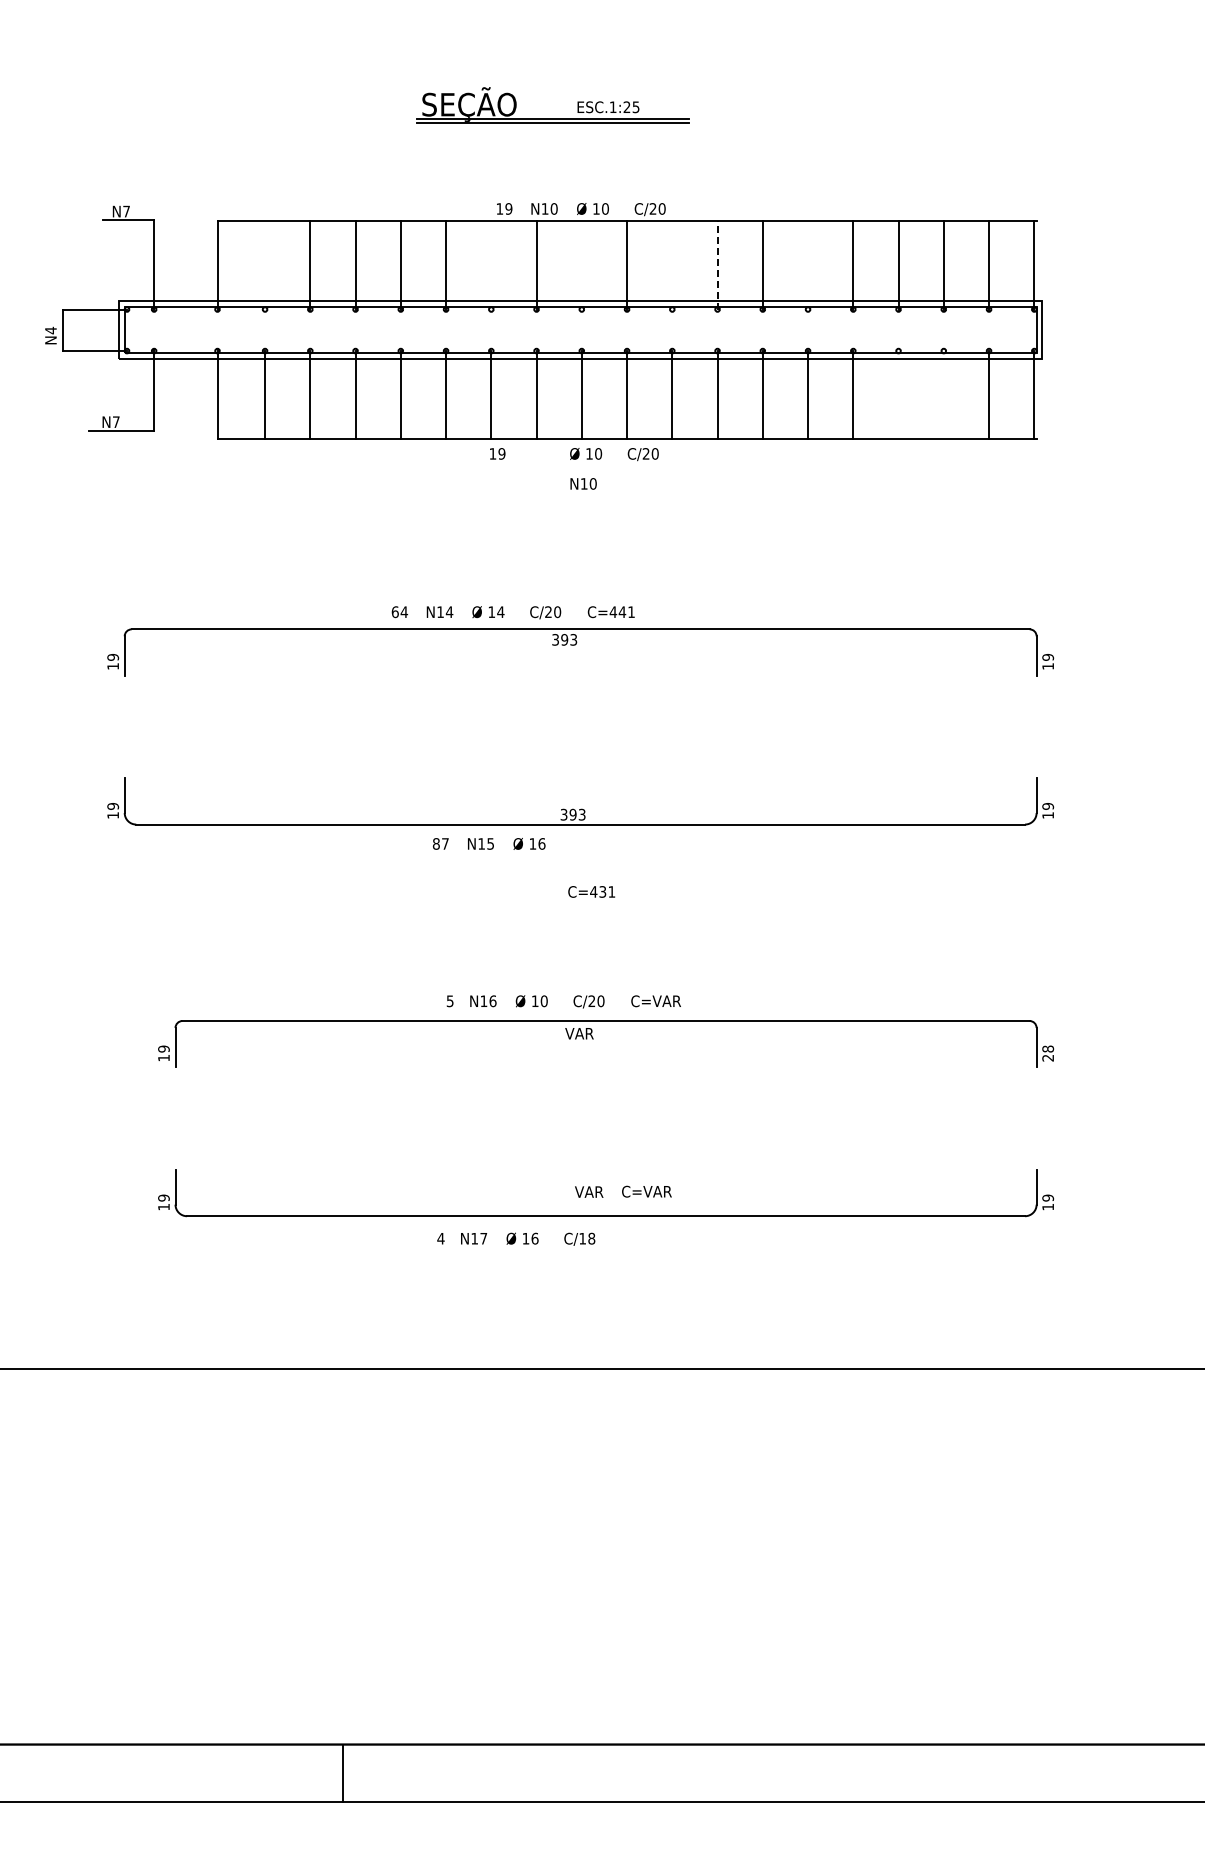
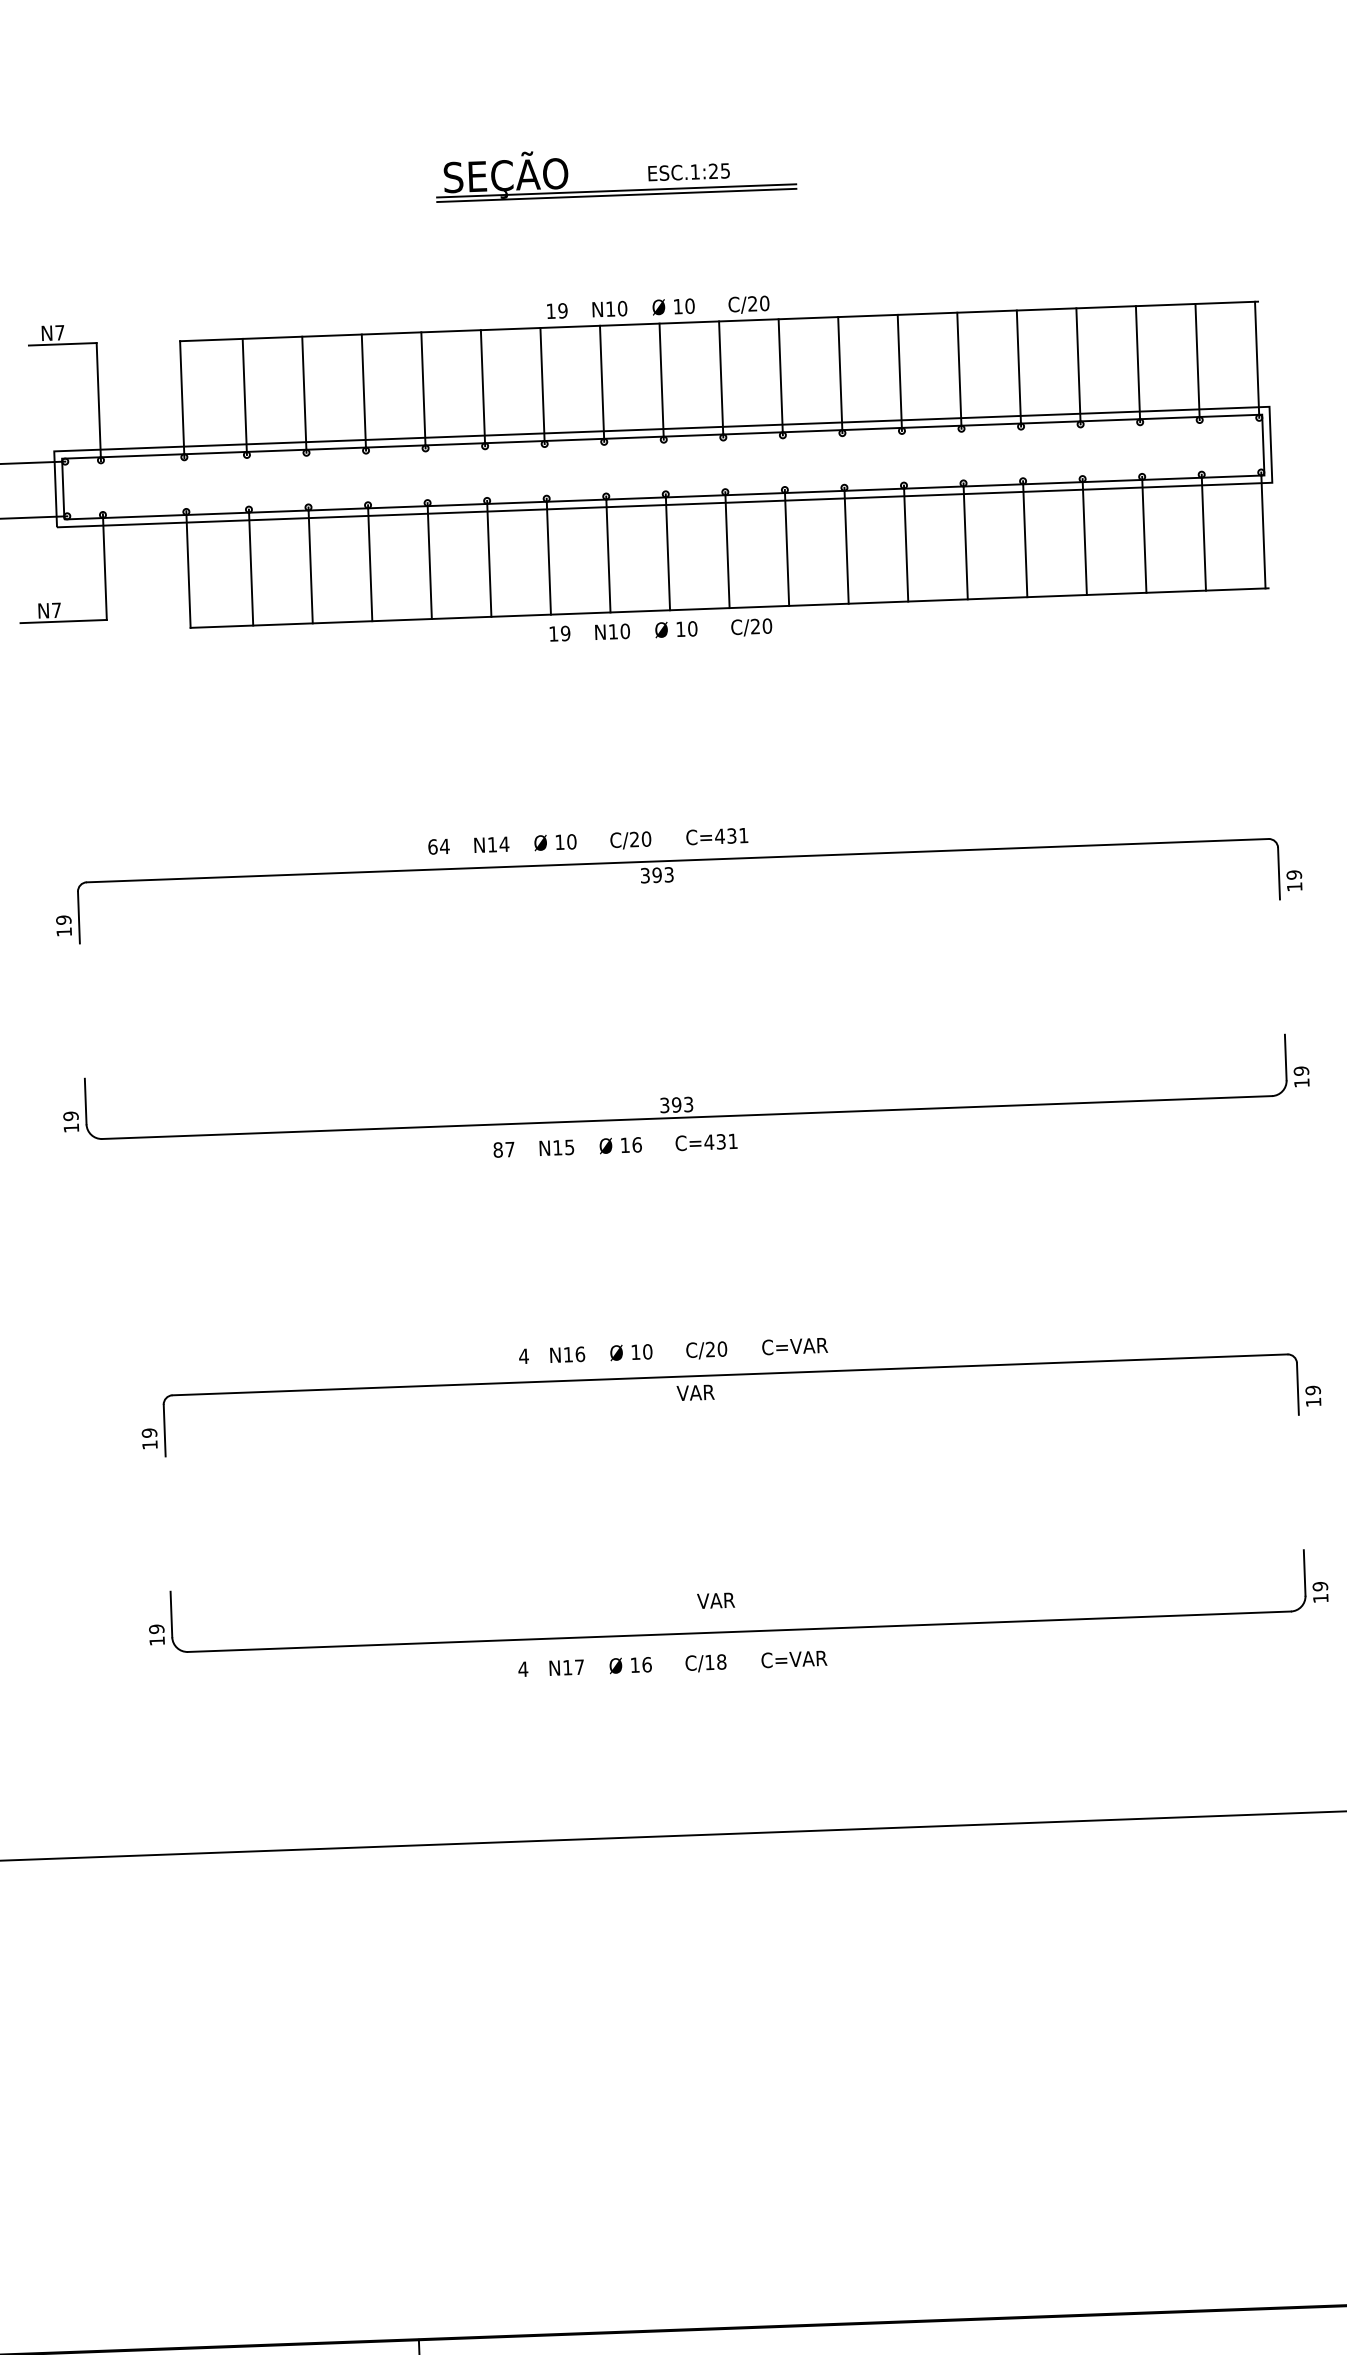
line: (717, 264) -> (840, 373), dashed -> solid
line: (265, 265) -> (245, 397), added
line: (491, 265) -> (542, 386), added
line: (581, 265) -> (661, 381), added
line: (672, 265) -> (780, 377), added
line: (808, 265) -> (959, 370), added
line: (898, 395) -> (1084, 537), added
line: (943, 395) -> (1143, 535), added
text: (583, 483) -> (612, 631), moved
text: (500, 612) -> (571, 842), 14 -> 10
text: (622, 612) -> (731, 836), C=441 -> C=431
text: (591, 891) -> (706, 1141), moved
text: (449, 1001) -> (523, 1356), 5 -> 4
text: (1048, 1053) -> (1313, 1396), 28 -> 19
text: (646, 1191) -> (793, 1659), moved

